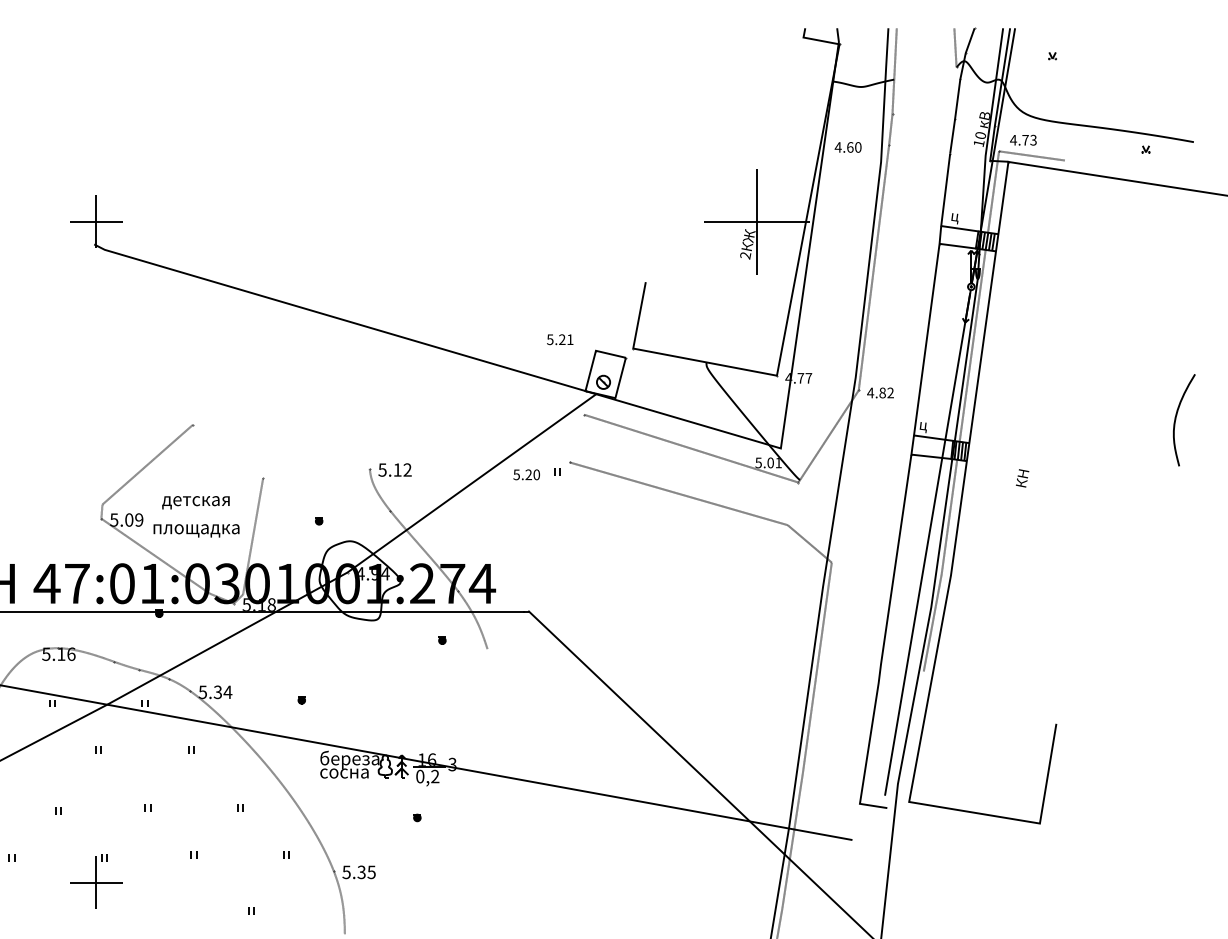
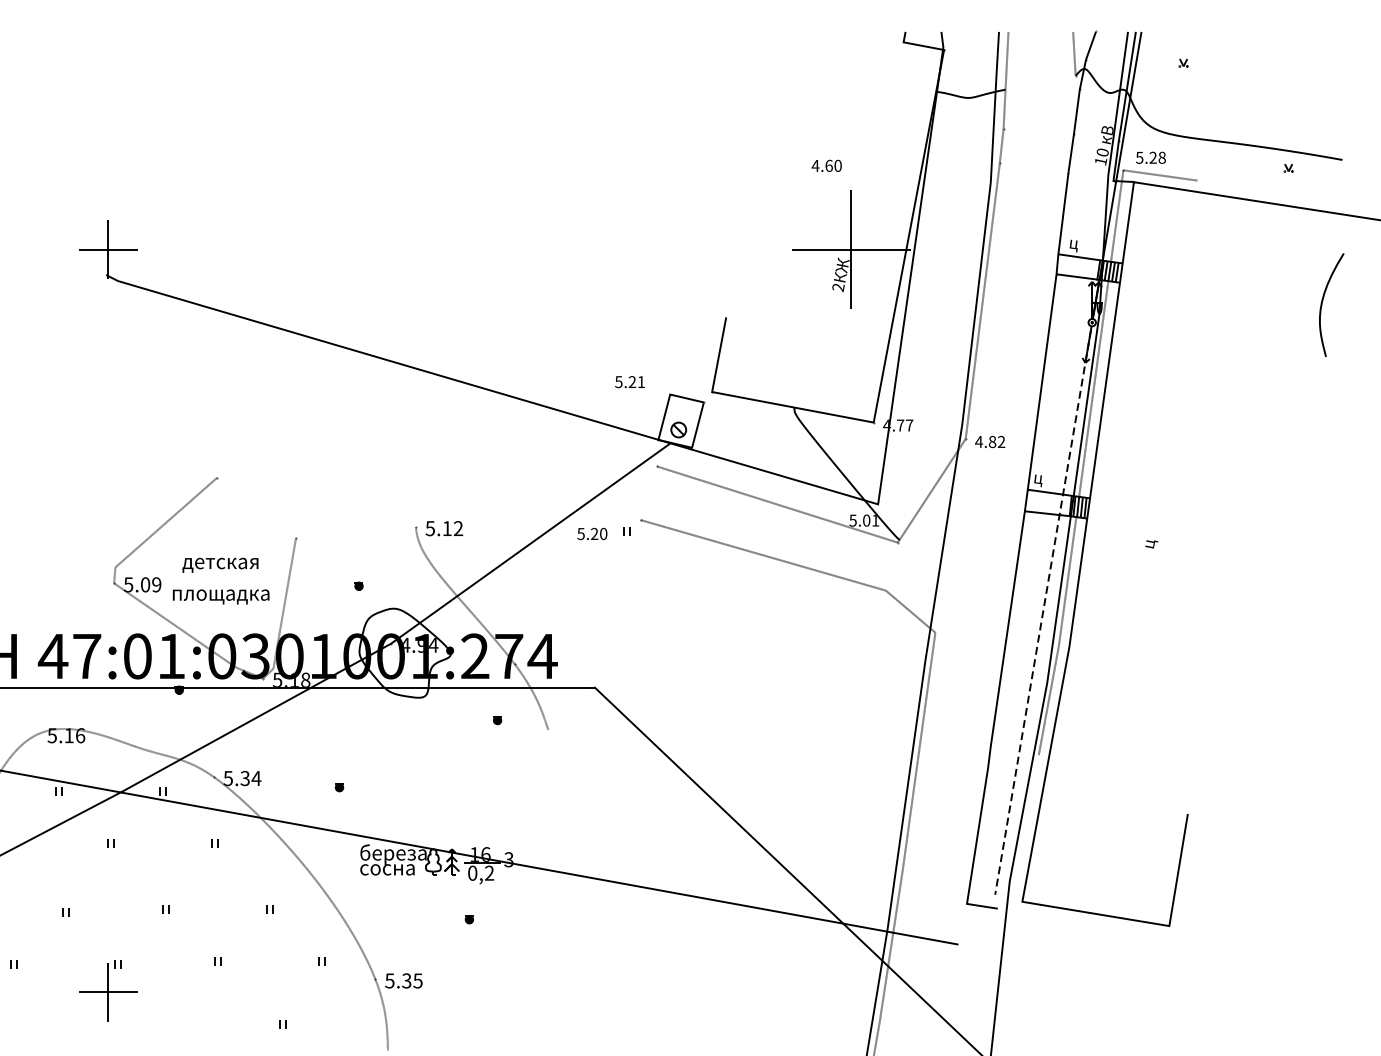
text: (1023, 139) -> (1150, 156), 4.73 -> 5.28
text: (847, 147) -> (825, 165), moved
curve: (1176, 419) -> (1322, 304), moved
text: (1022, 478) -> (1149, 538), КН -> ц
line: (927, 544) -> (1042, 612), solid -> dashed

